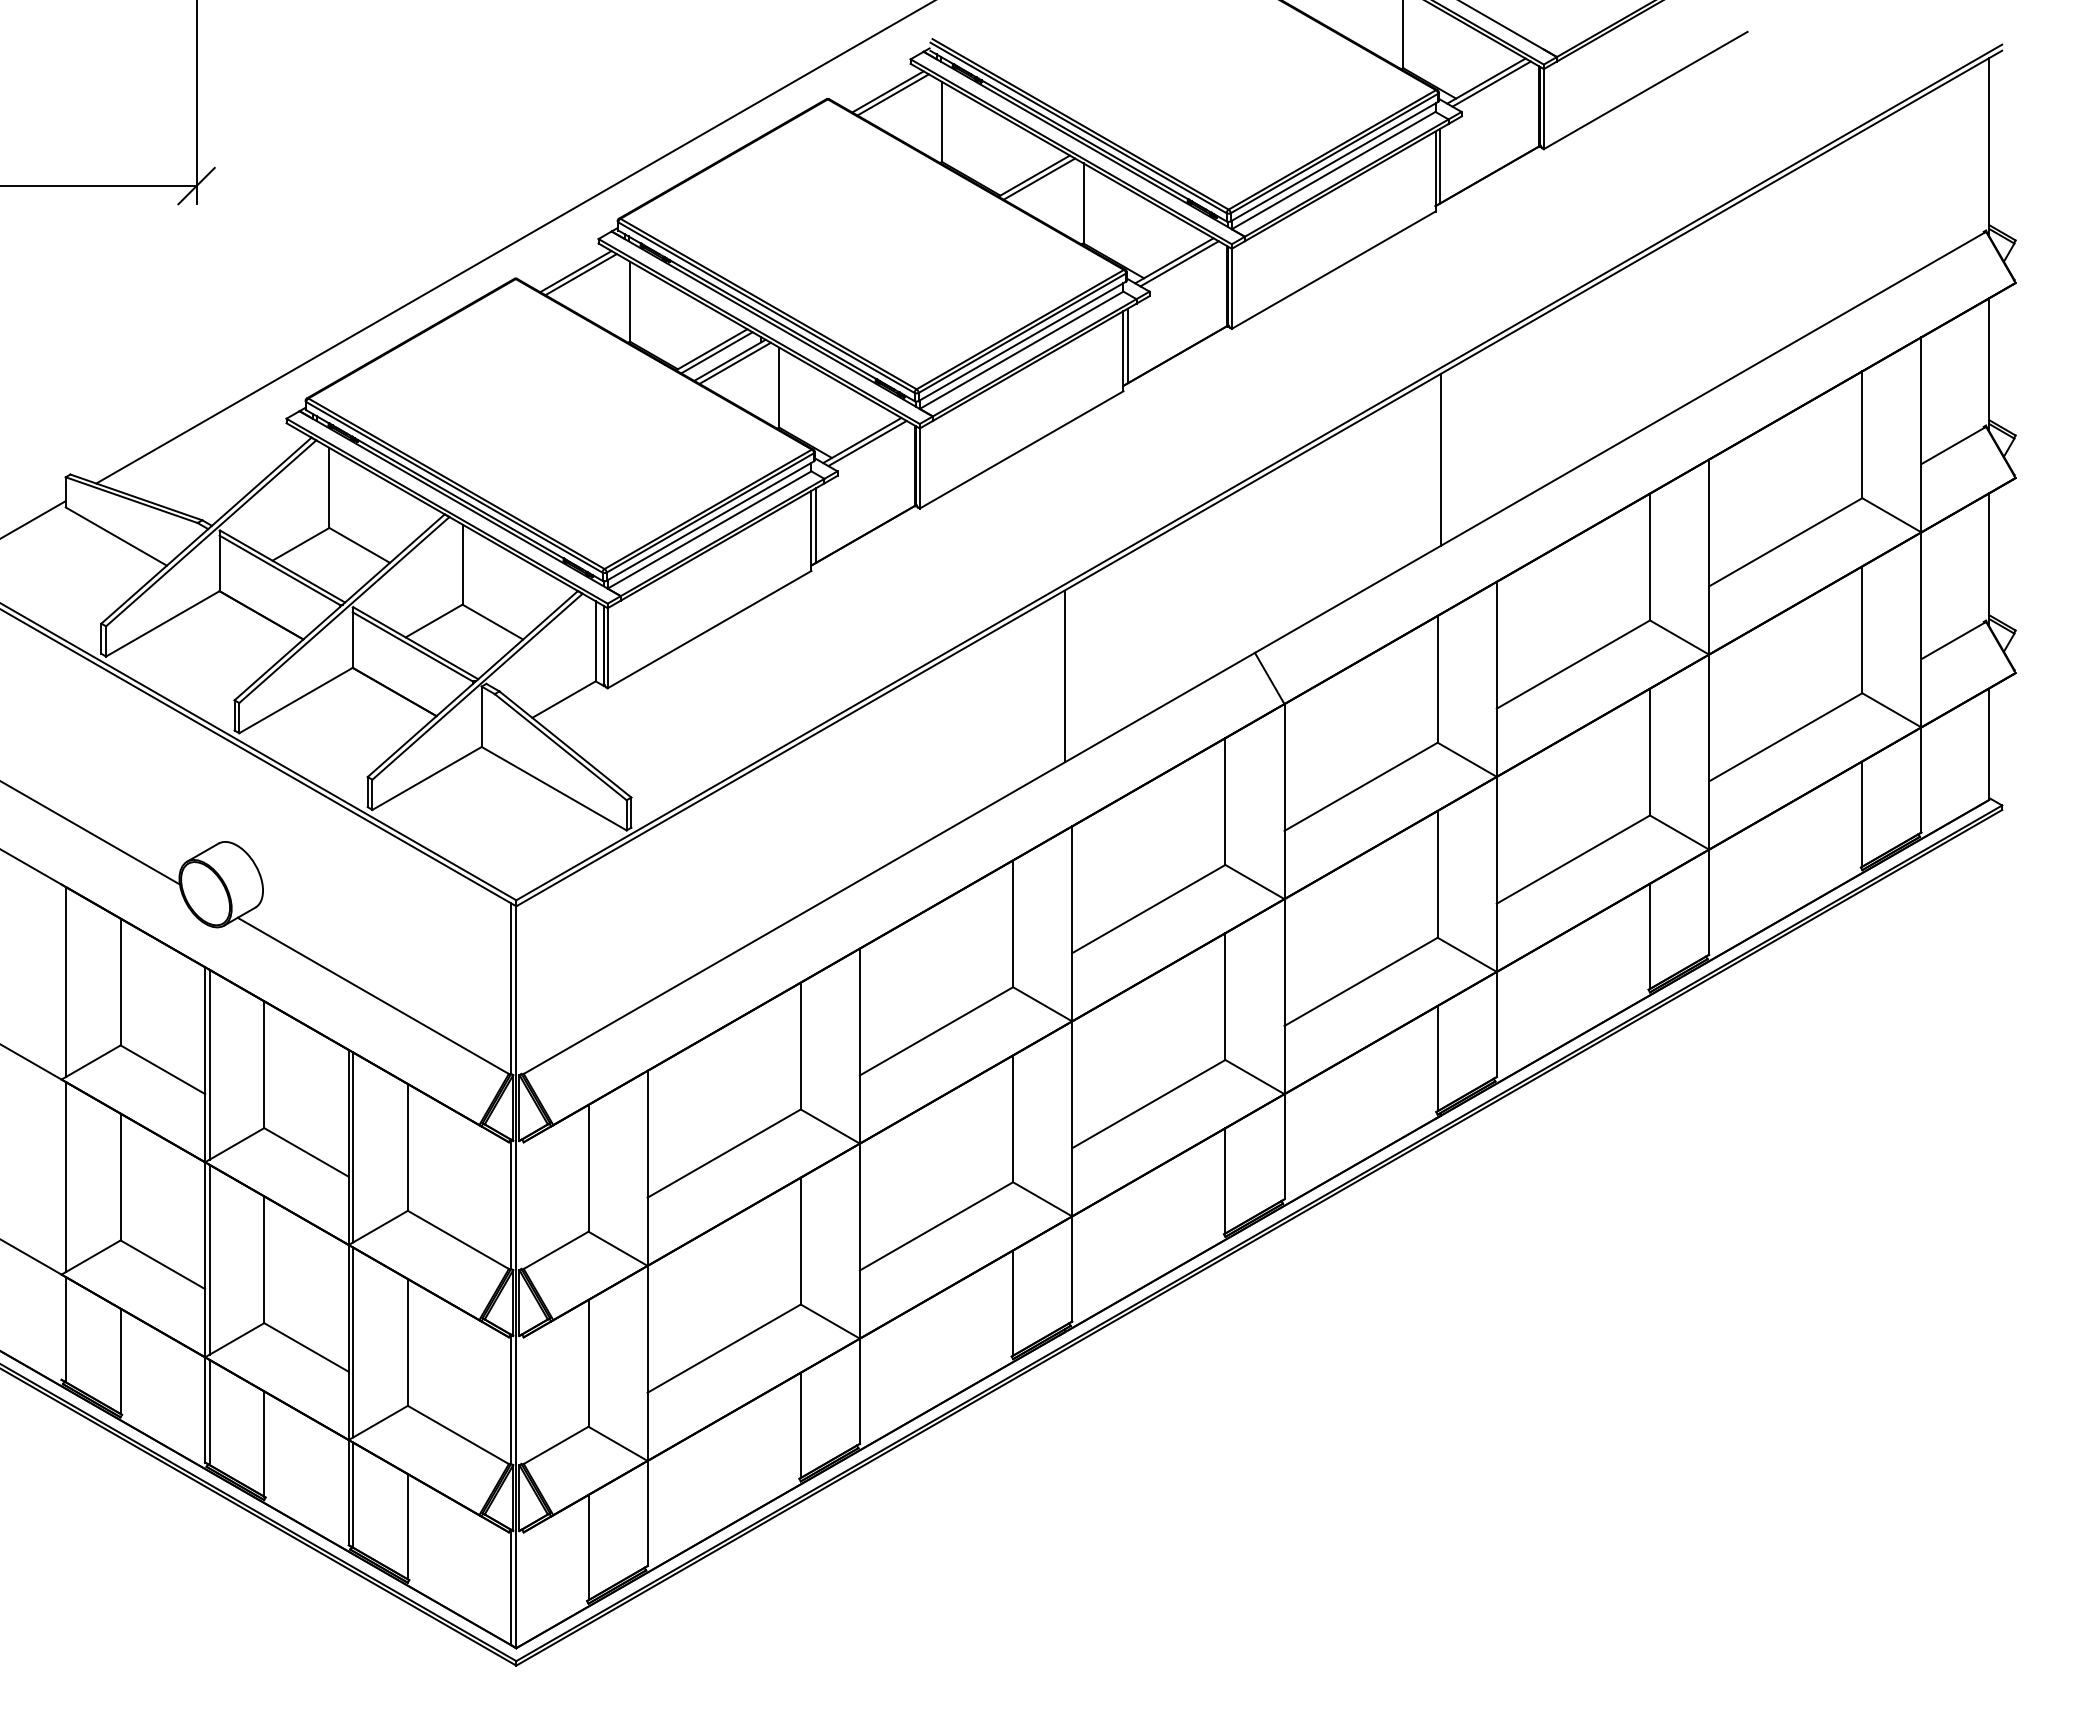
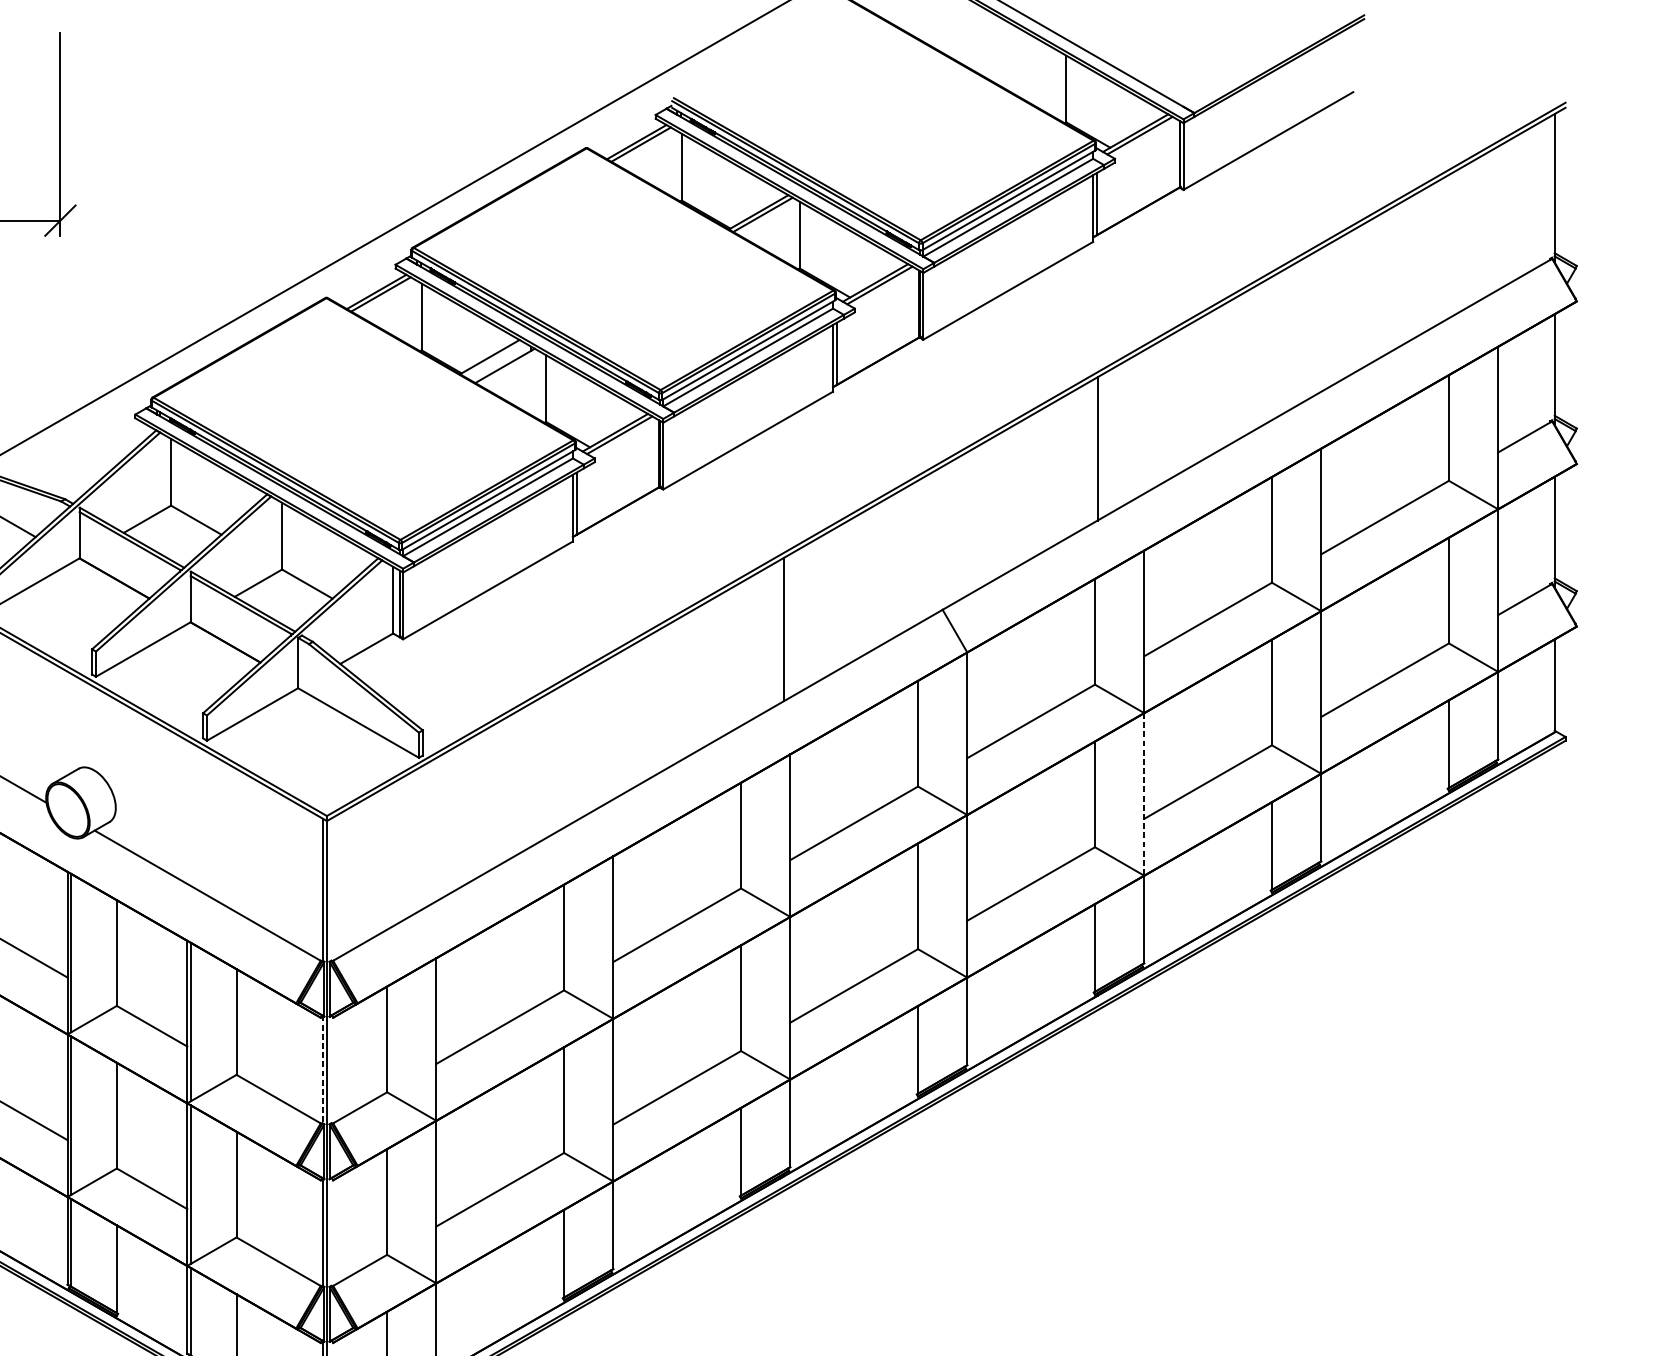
line: (716, 352) -> (493, 359), removed
line: (734, 362) -> (508, 367), removed
line: (1496, 874) -> (1144, 794), solid -> dashed
line: (511, 1204) -> (322, 1069), solid -> dashed

